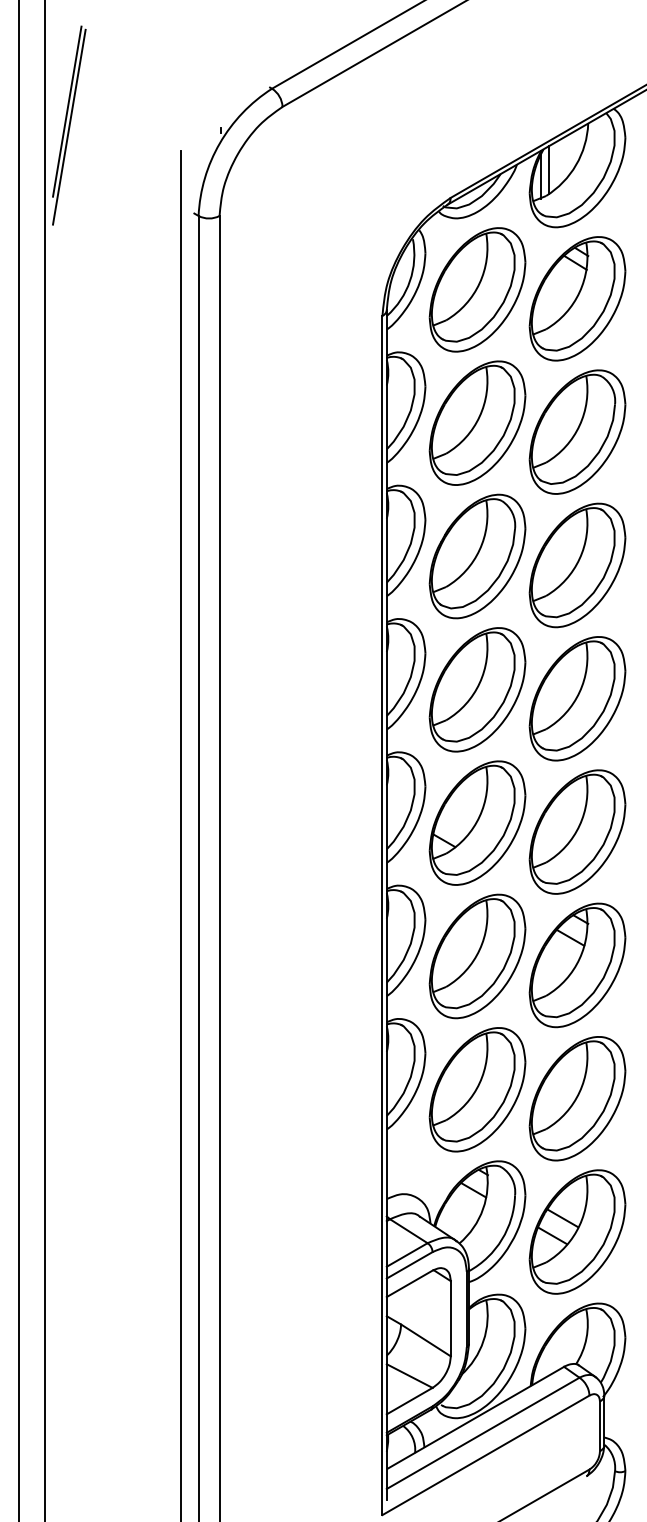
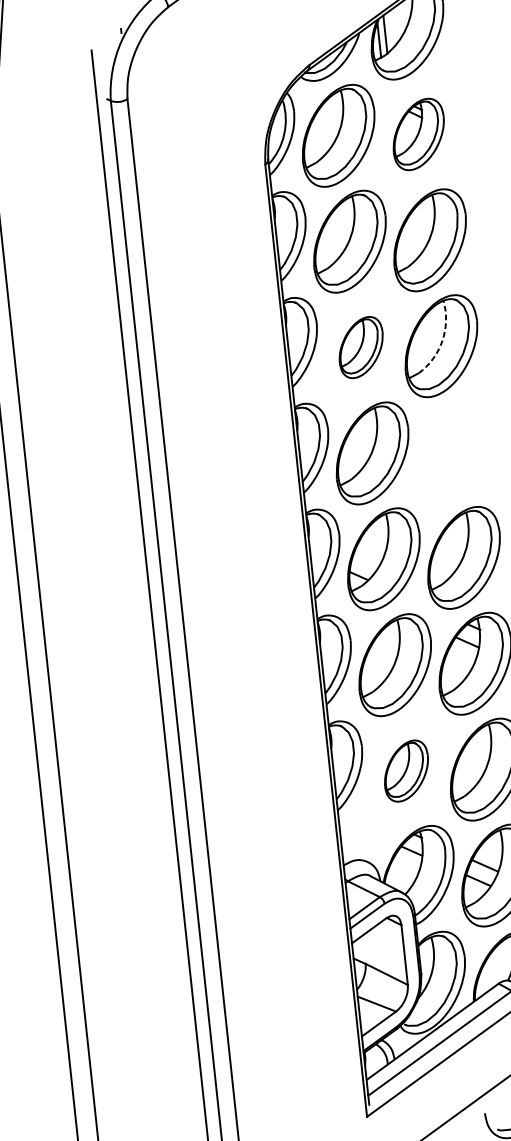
part: (577, 298) -> (418, 134), size x0.7
part: (477, 556) -> (361, 347), size x0.6
arc: (579, 558) -> (442, 340), solid -> dashed
part: (577, 698) -> (452, 451), removed
part: (477, 1089) -> (406, 770), size x0.6

